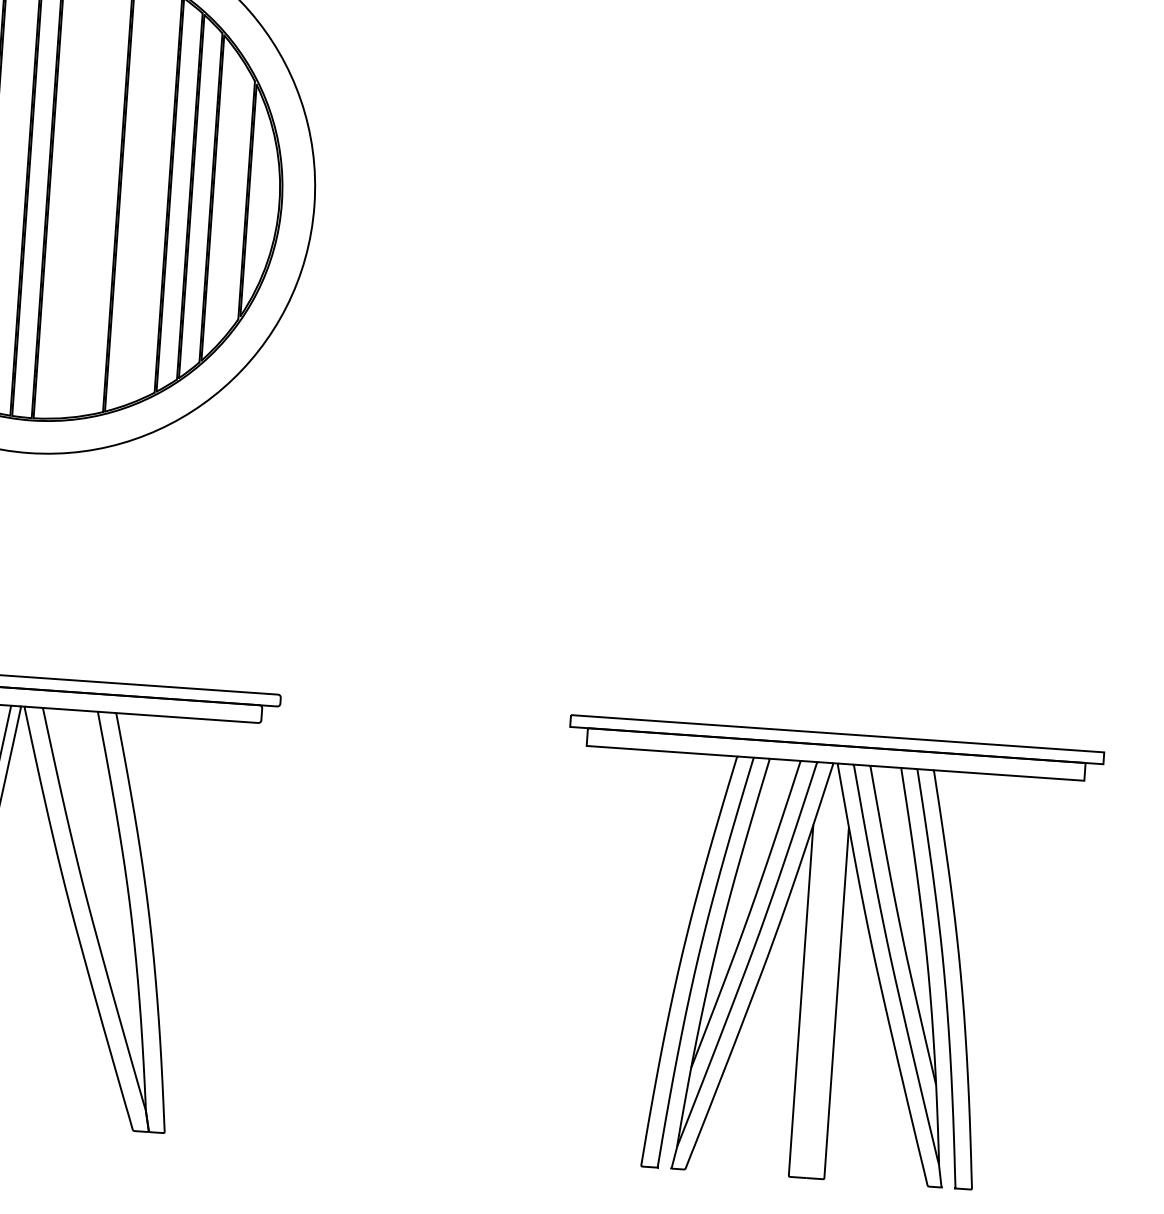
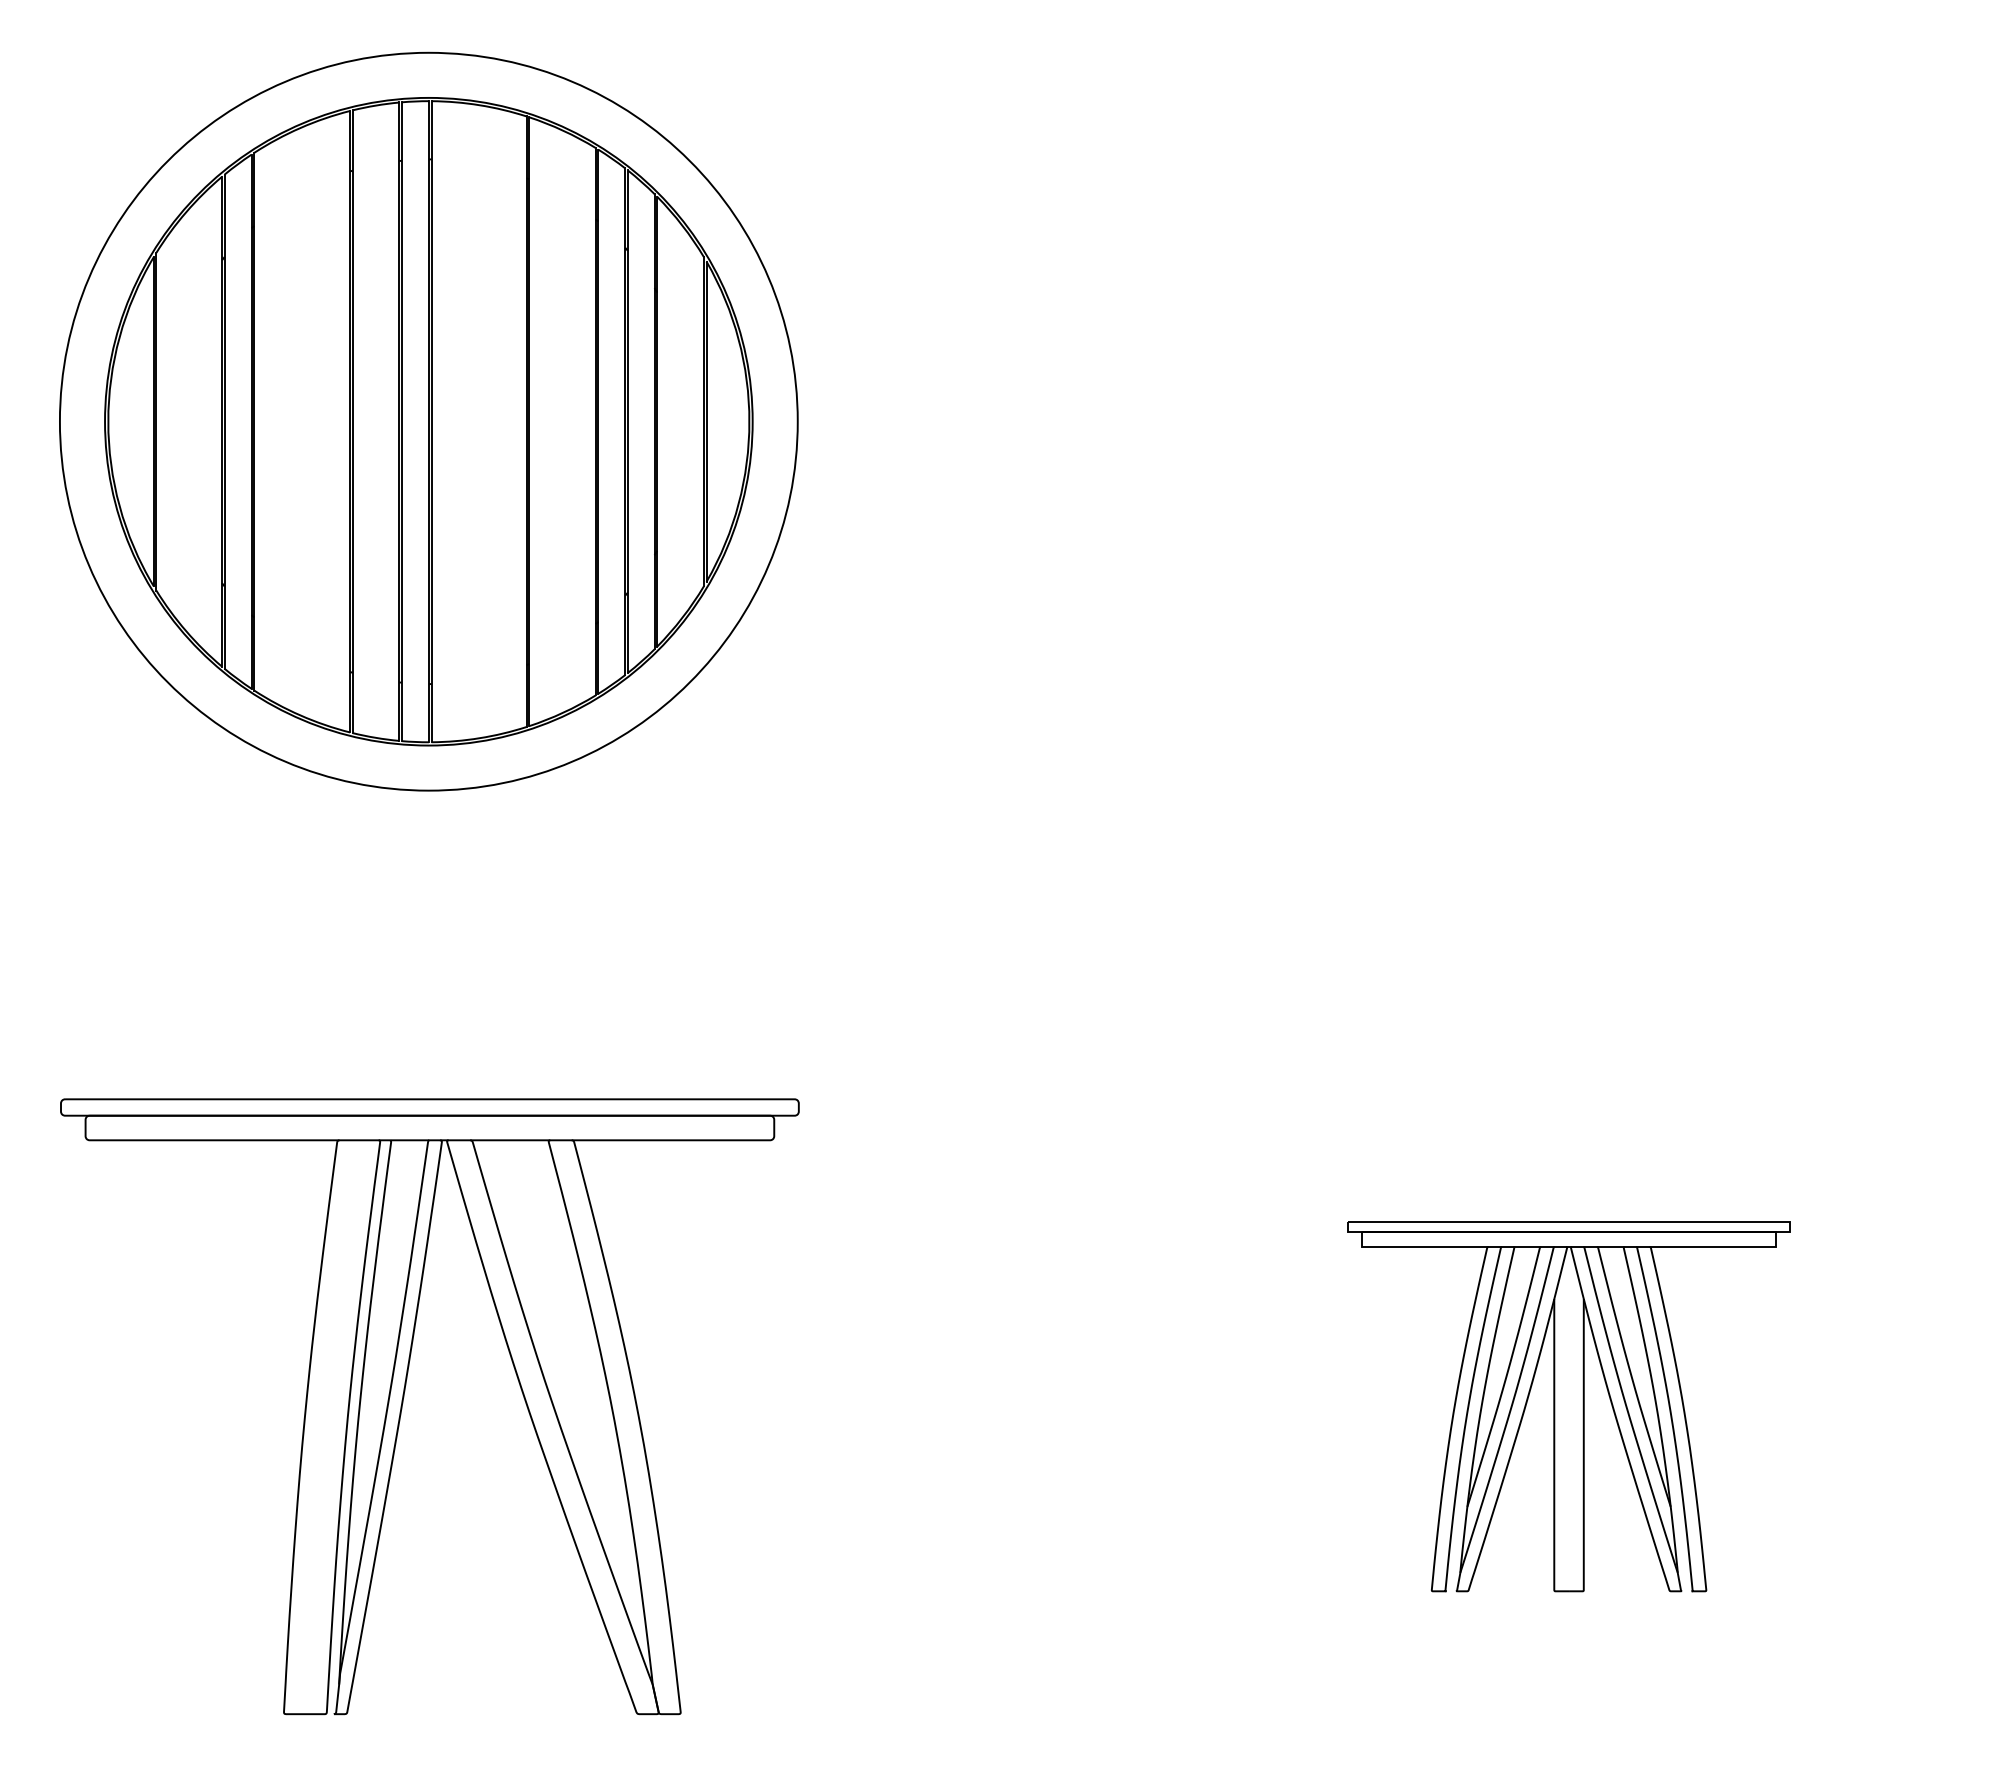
part: (821, 955) -> (1568, 1406), size x0.6

